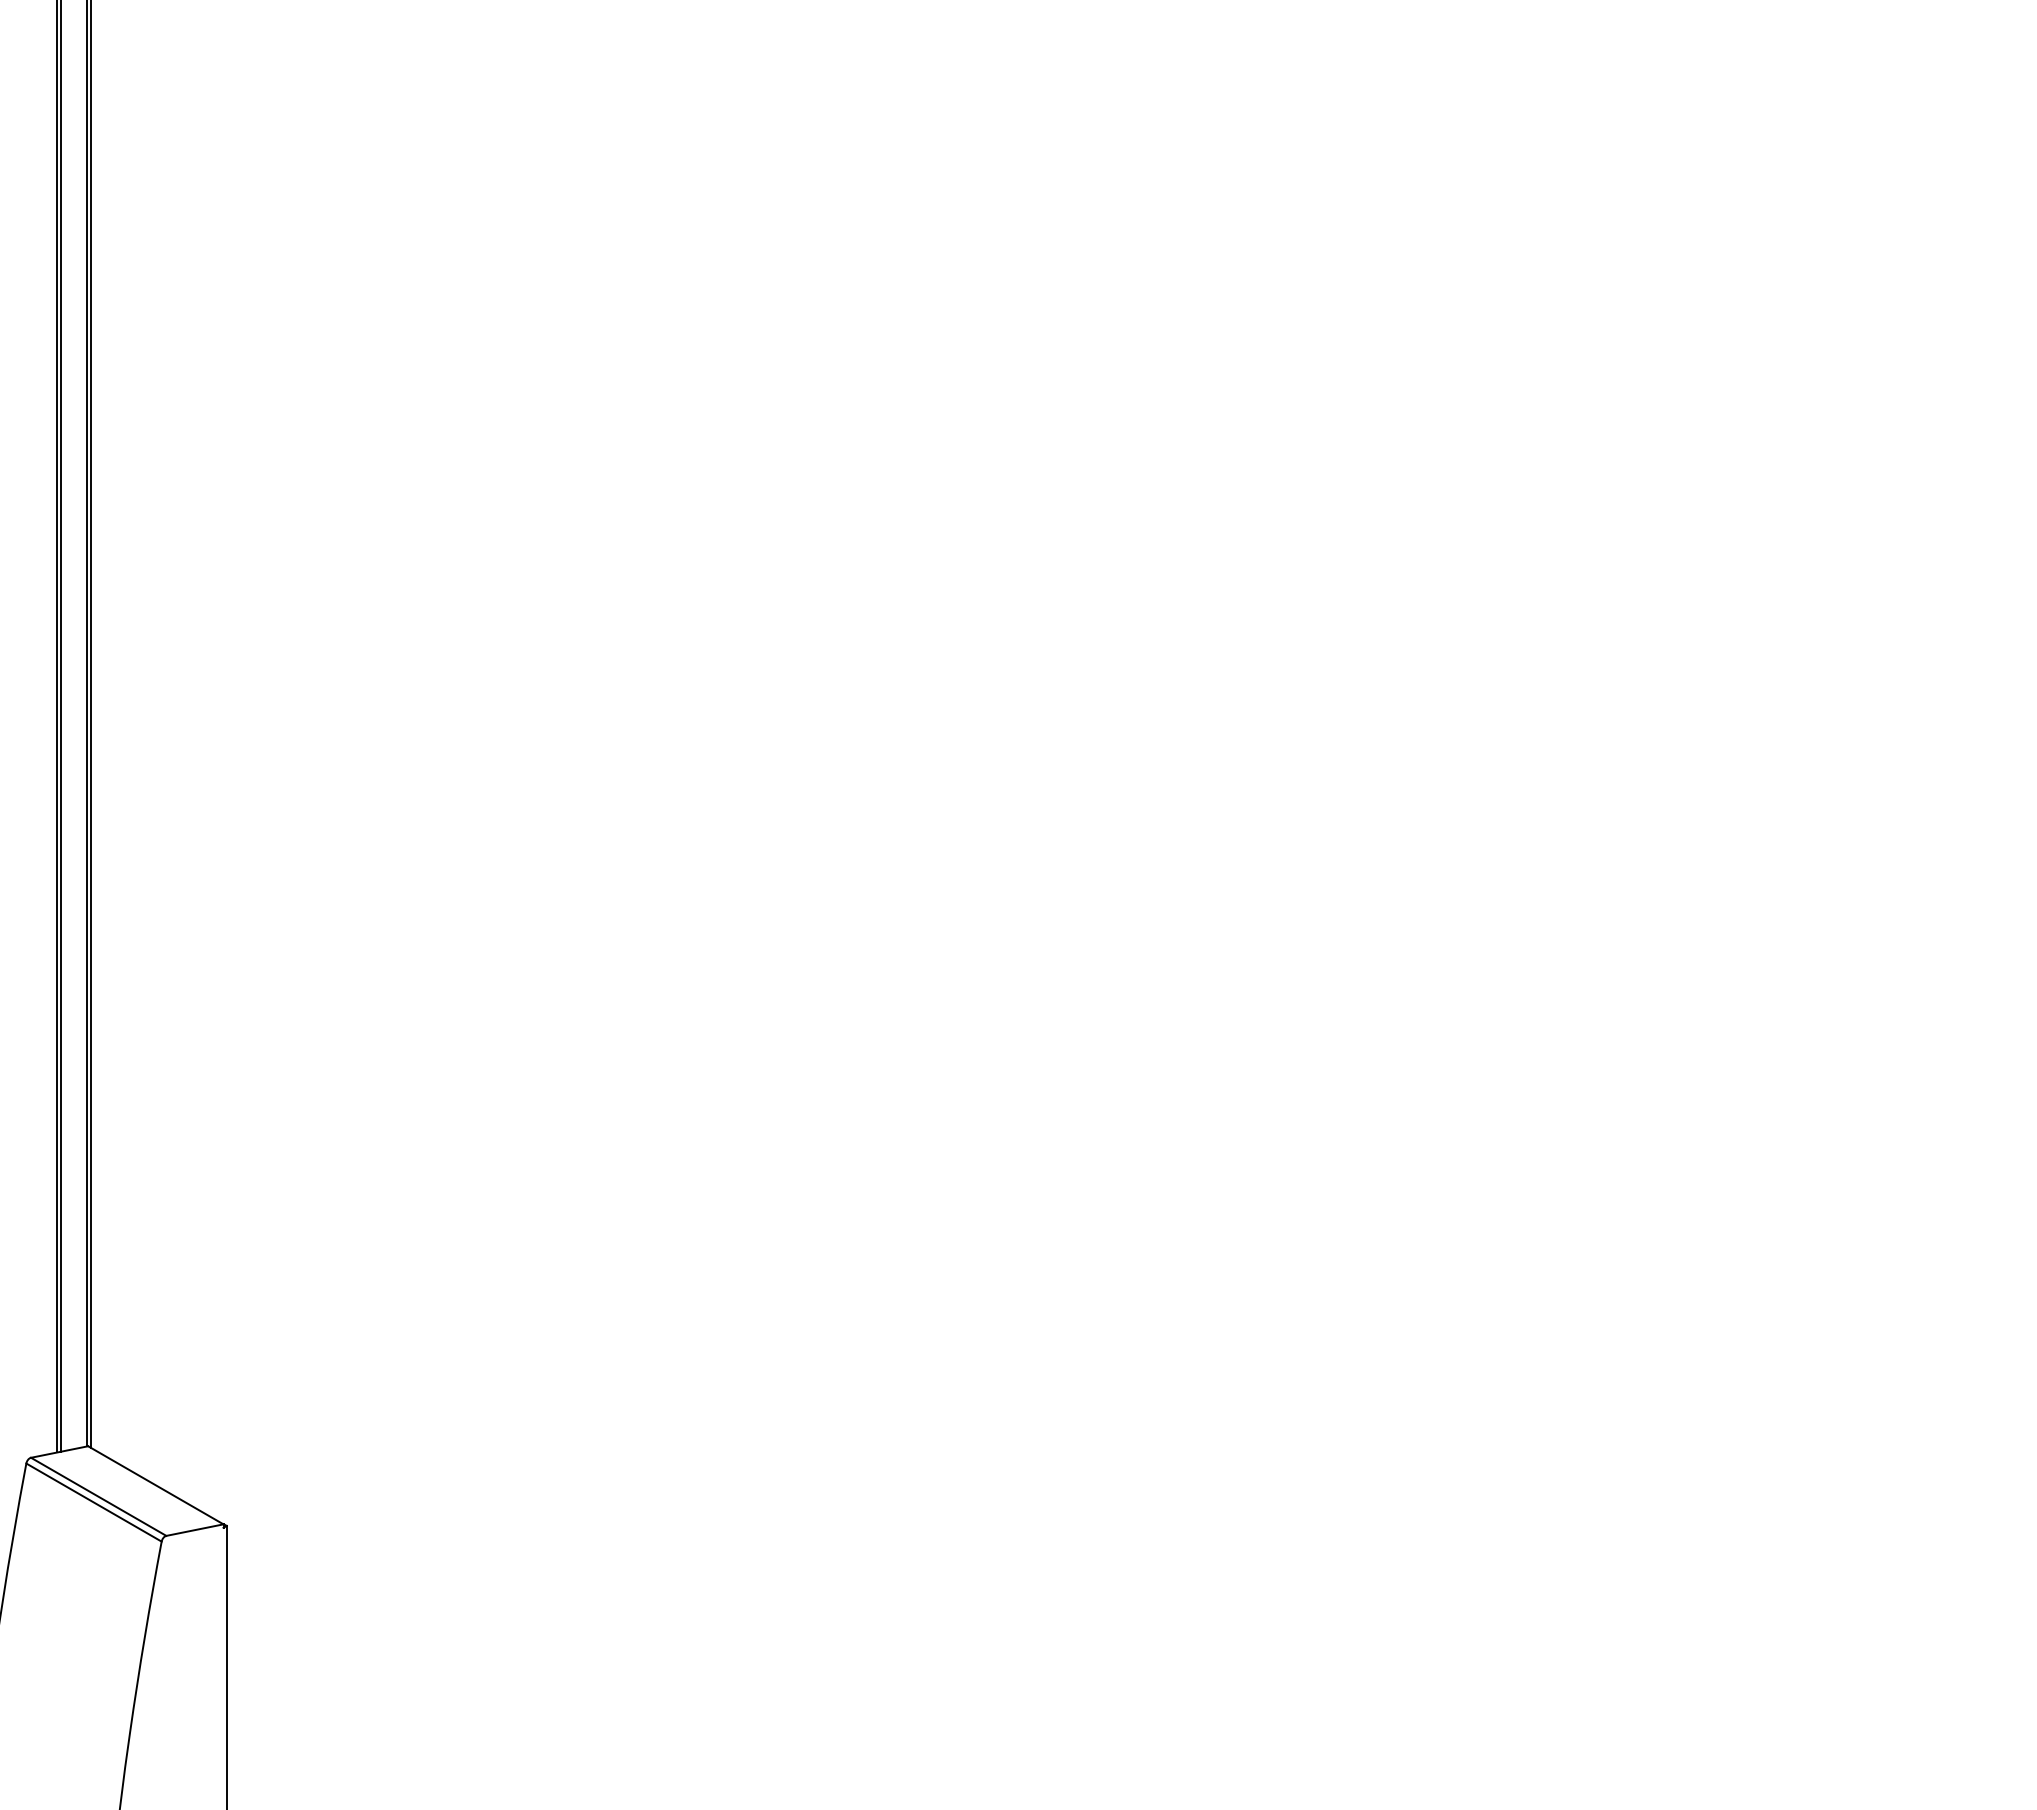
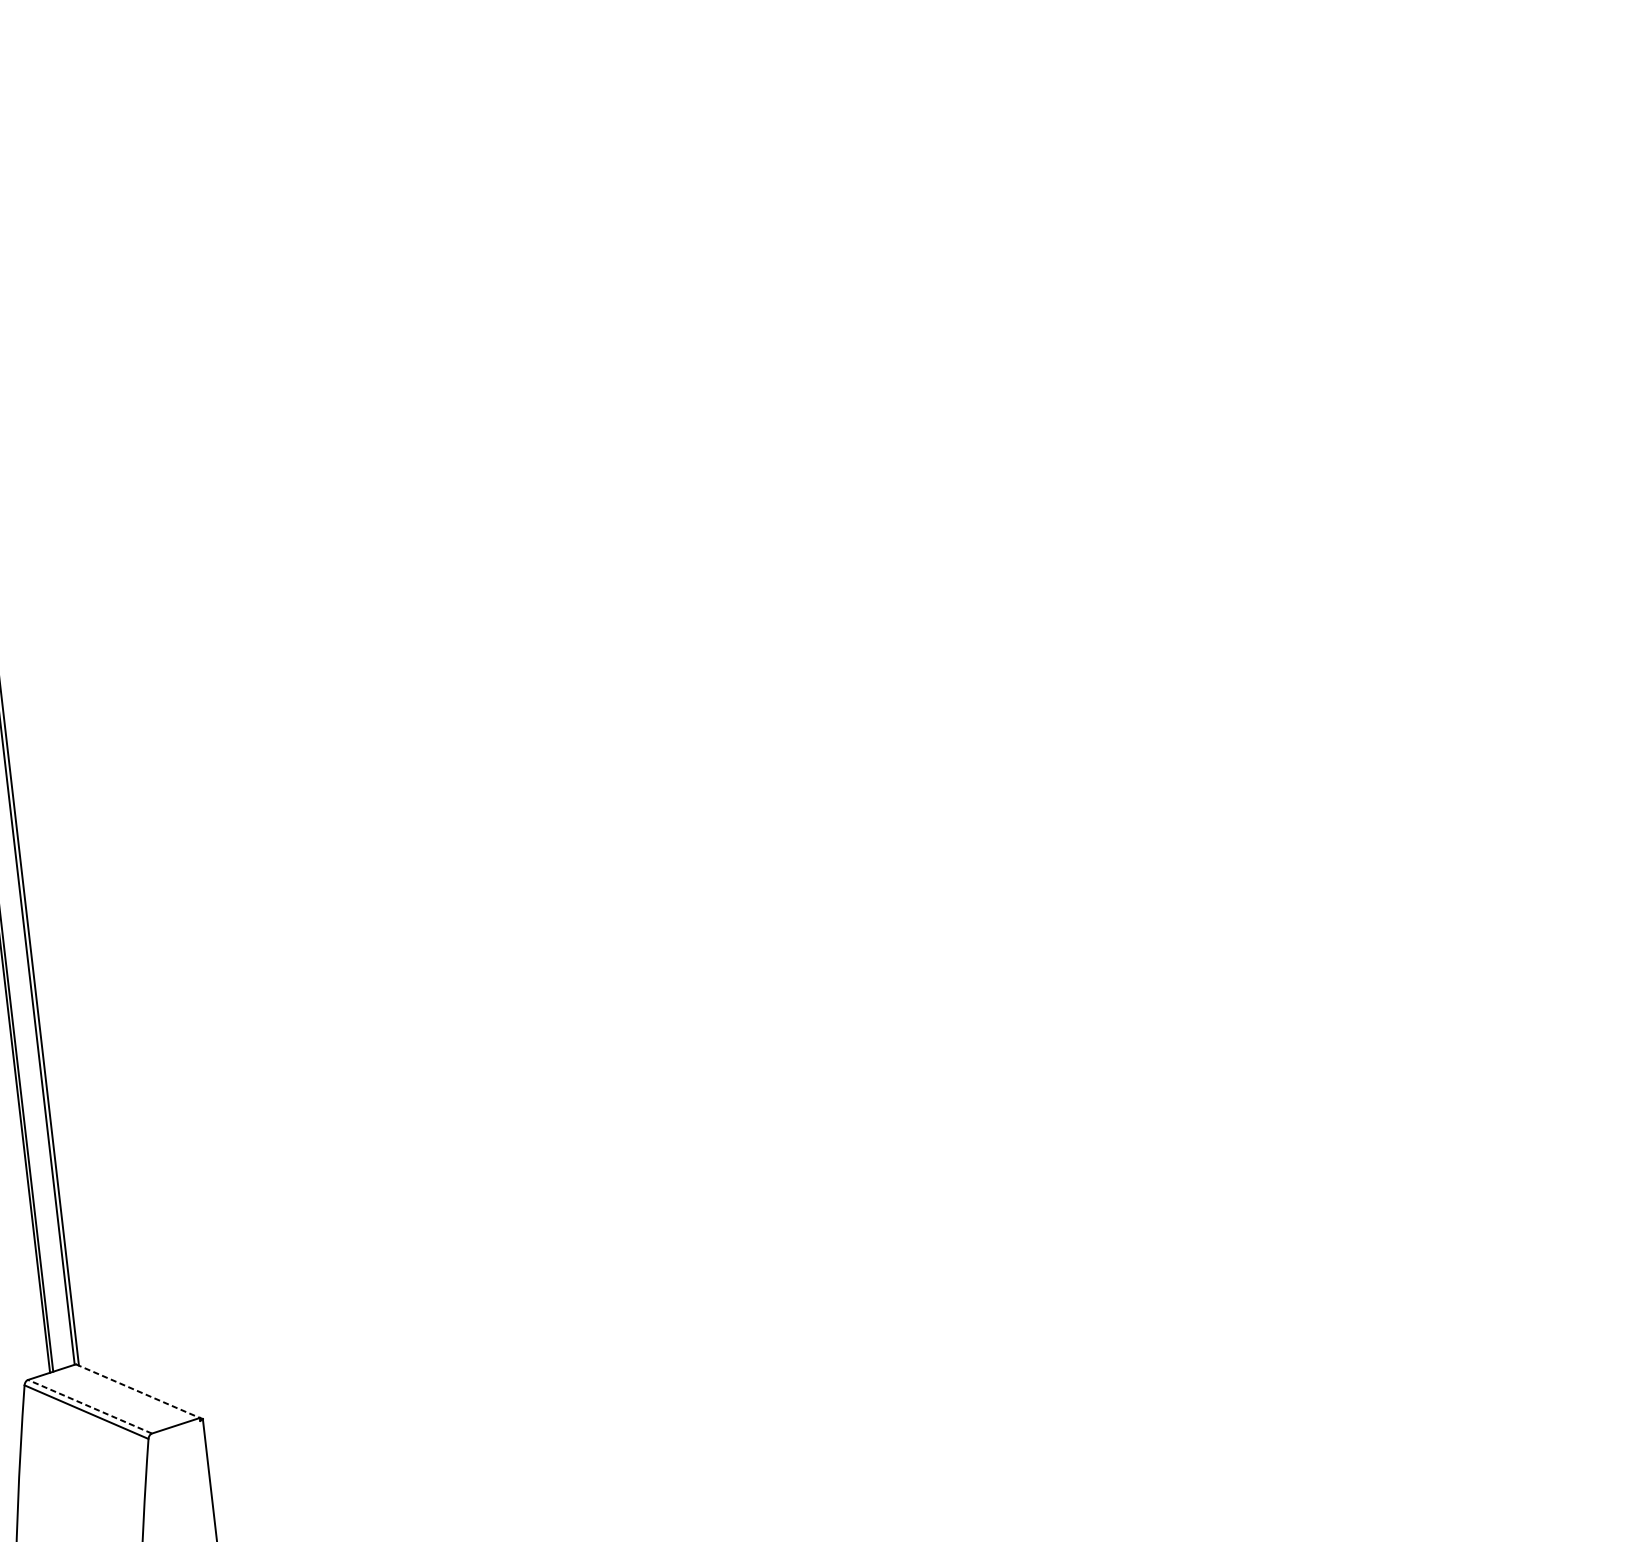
line: (156, 1485) -> (138, 1391), solid -> dashed
line: (98, 1496) -> (89, 1406), solid -> dashed

